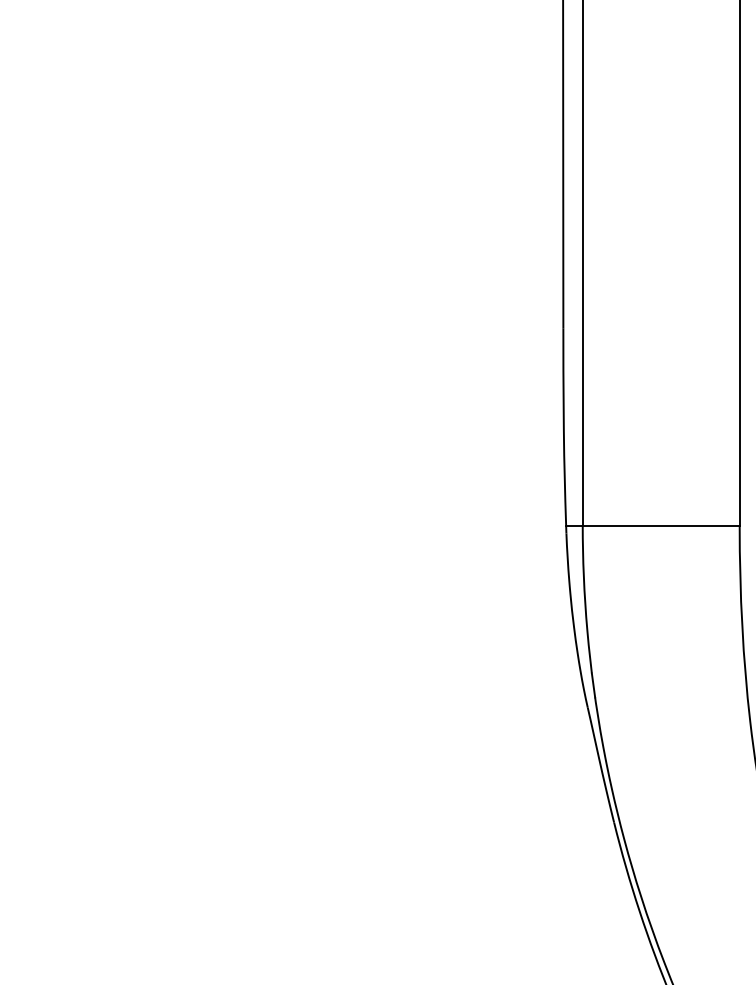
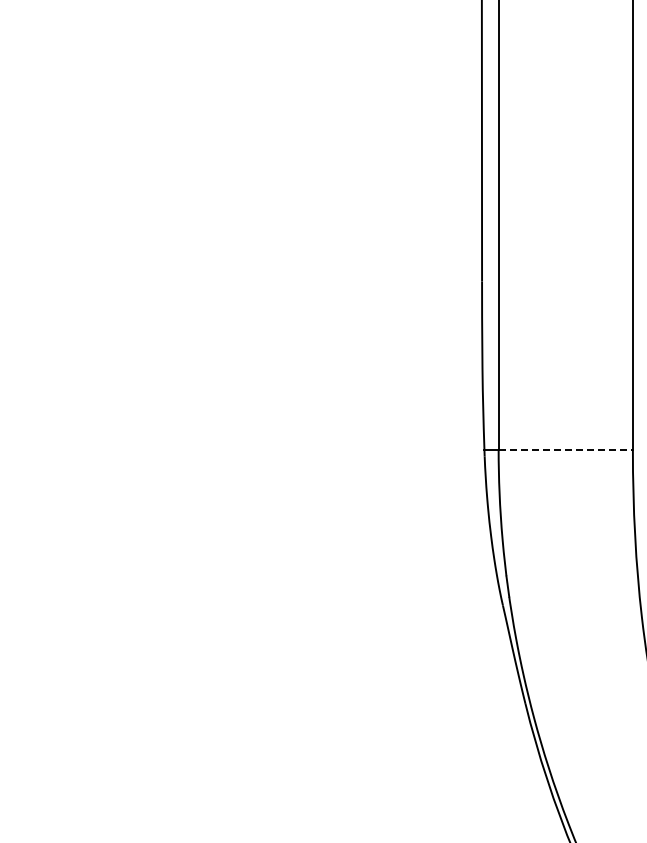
line: (662, 525) -> (566, 449), solid -> dashed

